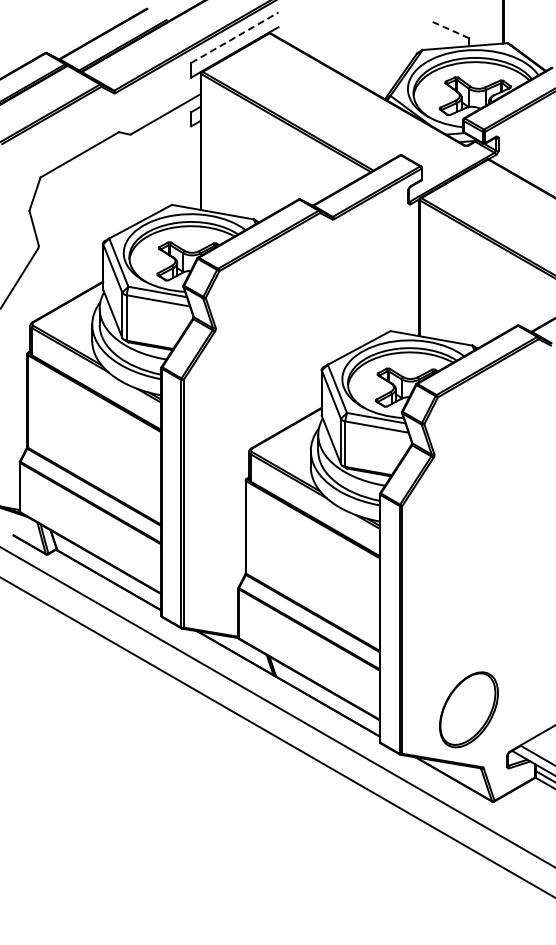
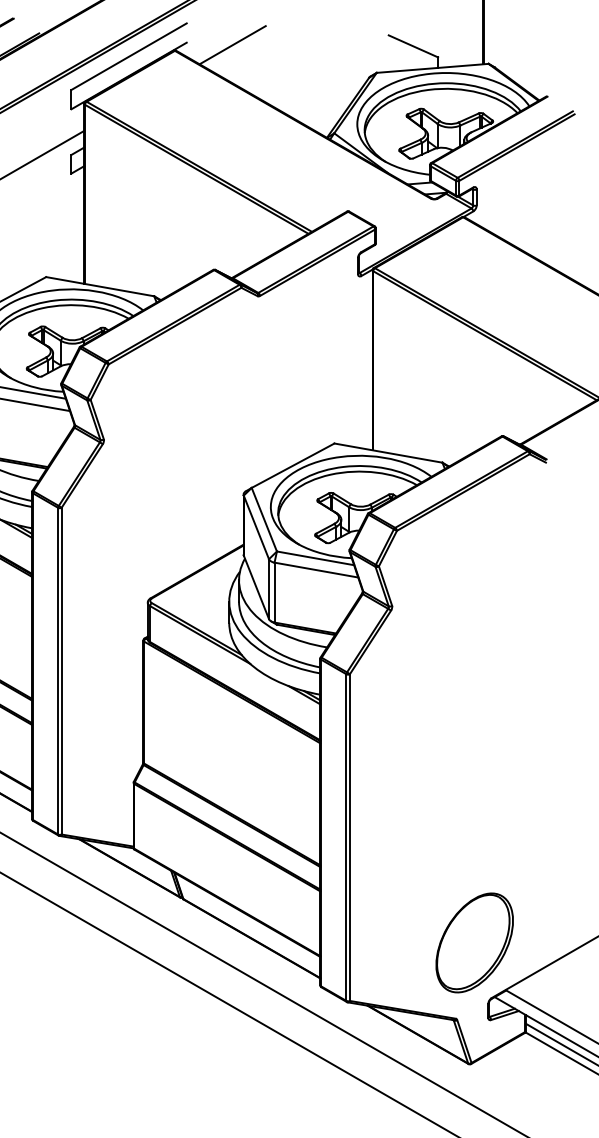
line: (313, 28) -> (232, 44), added
line: (450, 29) -> (413, 45), dashed -> solid
line: (235, 37) -> (129, 56), dashed -> solid
part: (468, 709) -> (474, 942), moved

